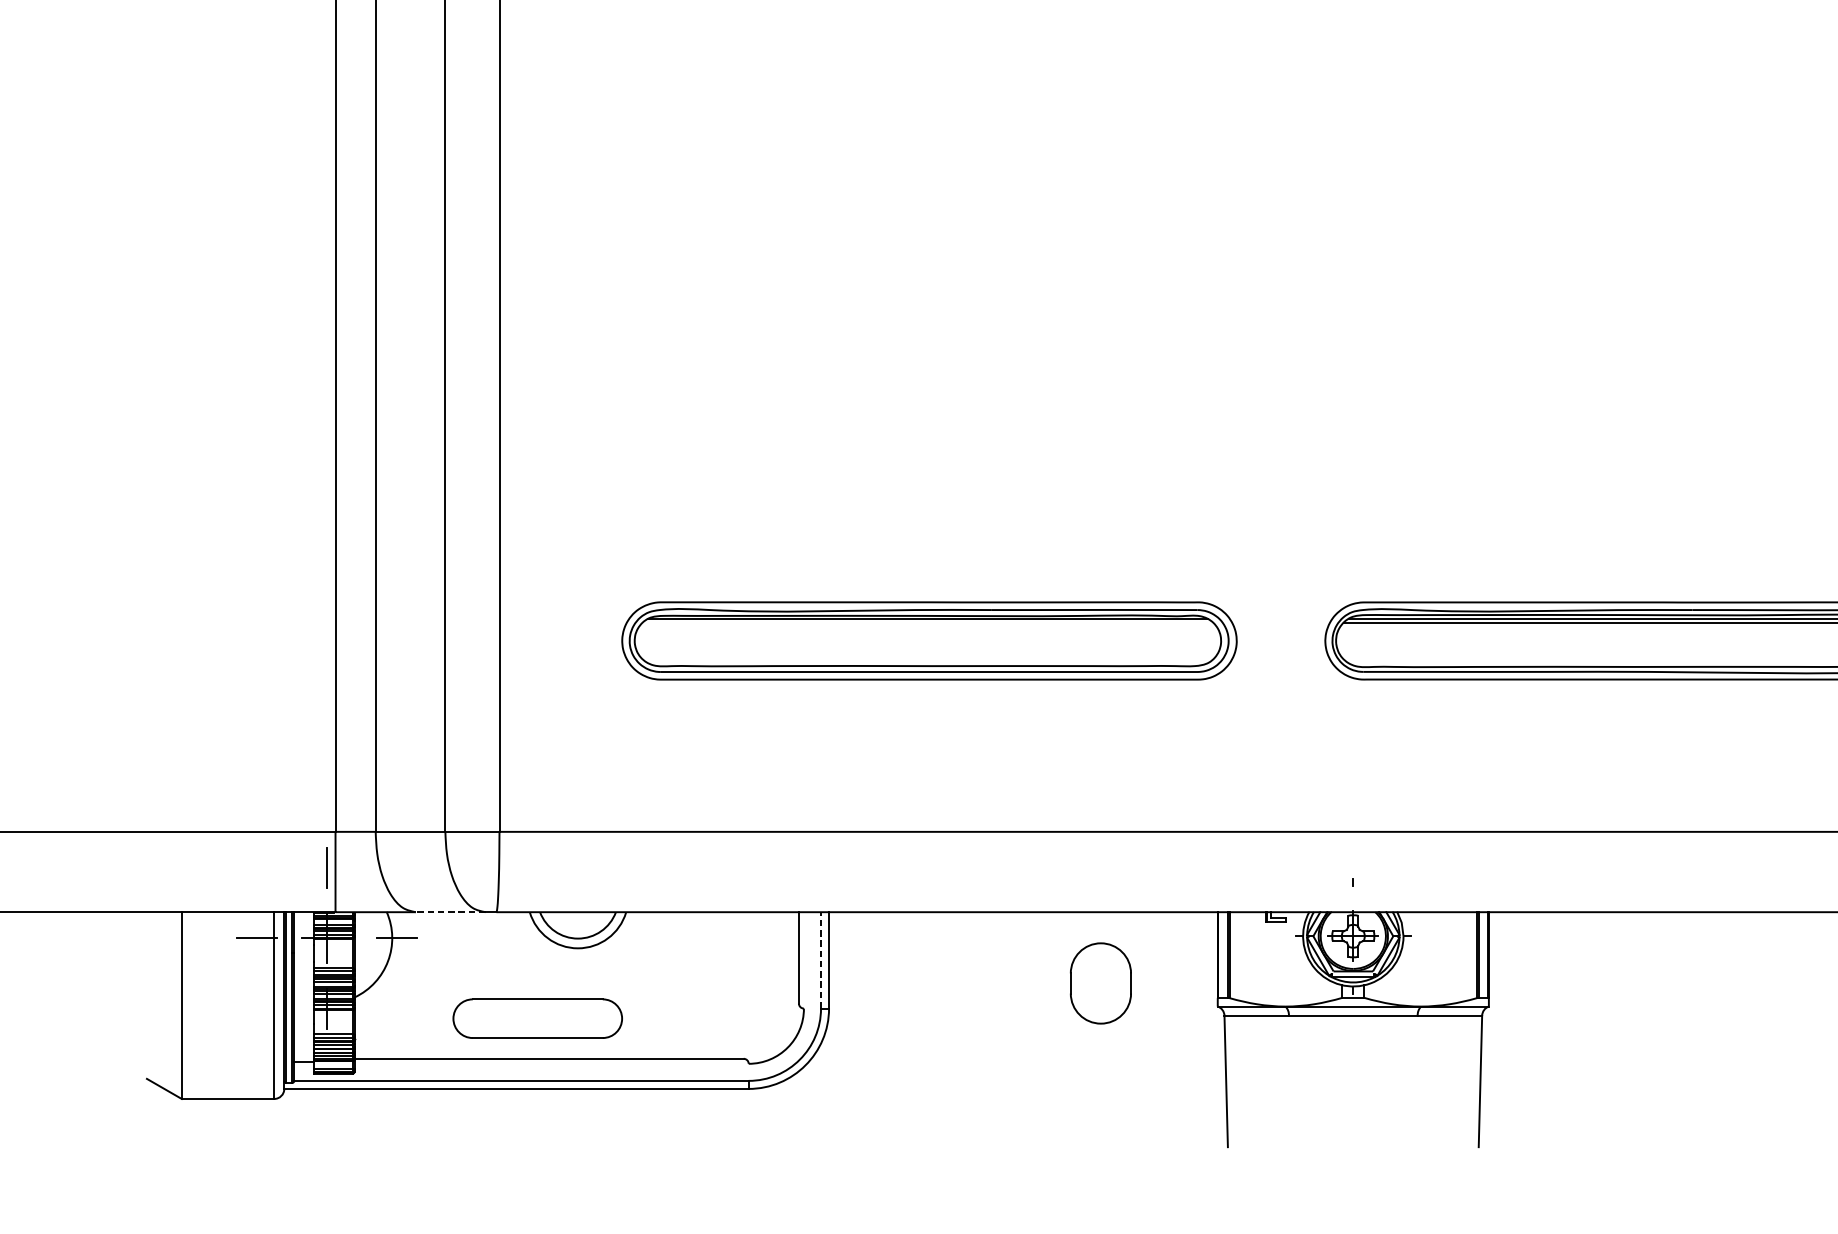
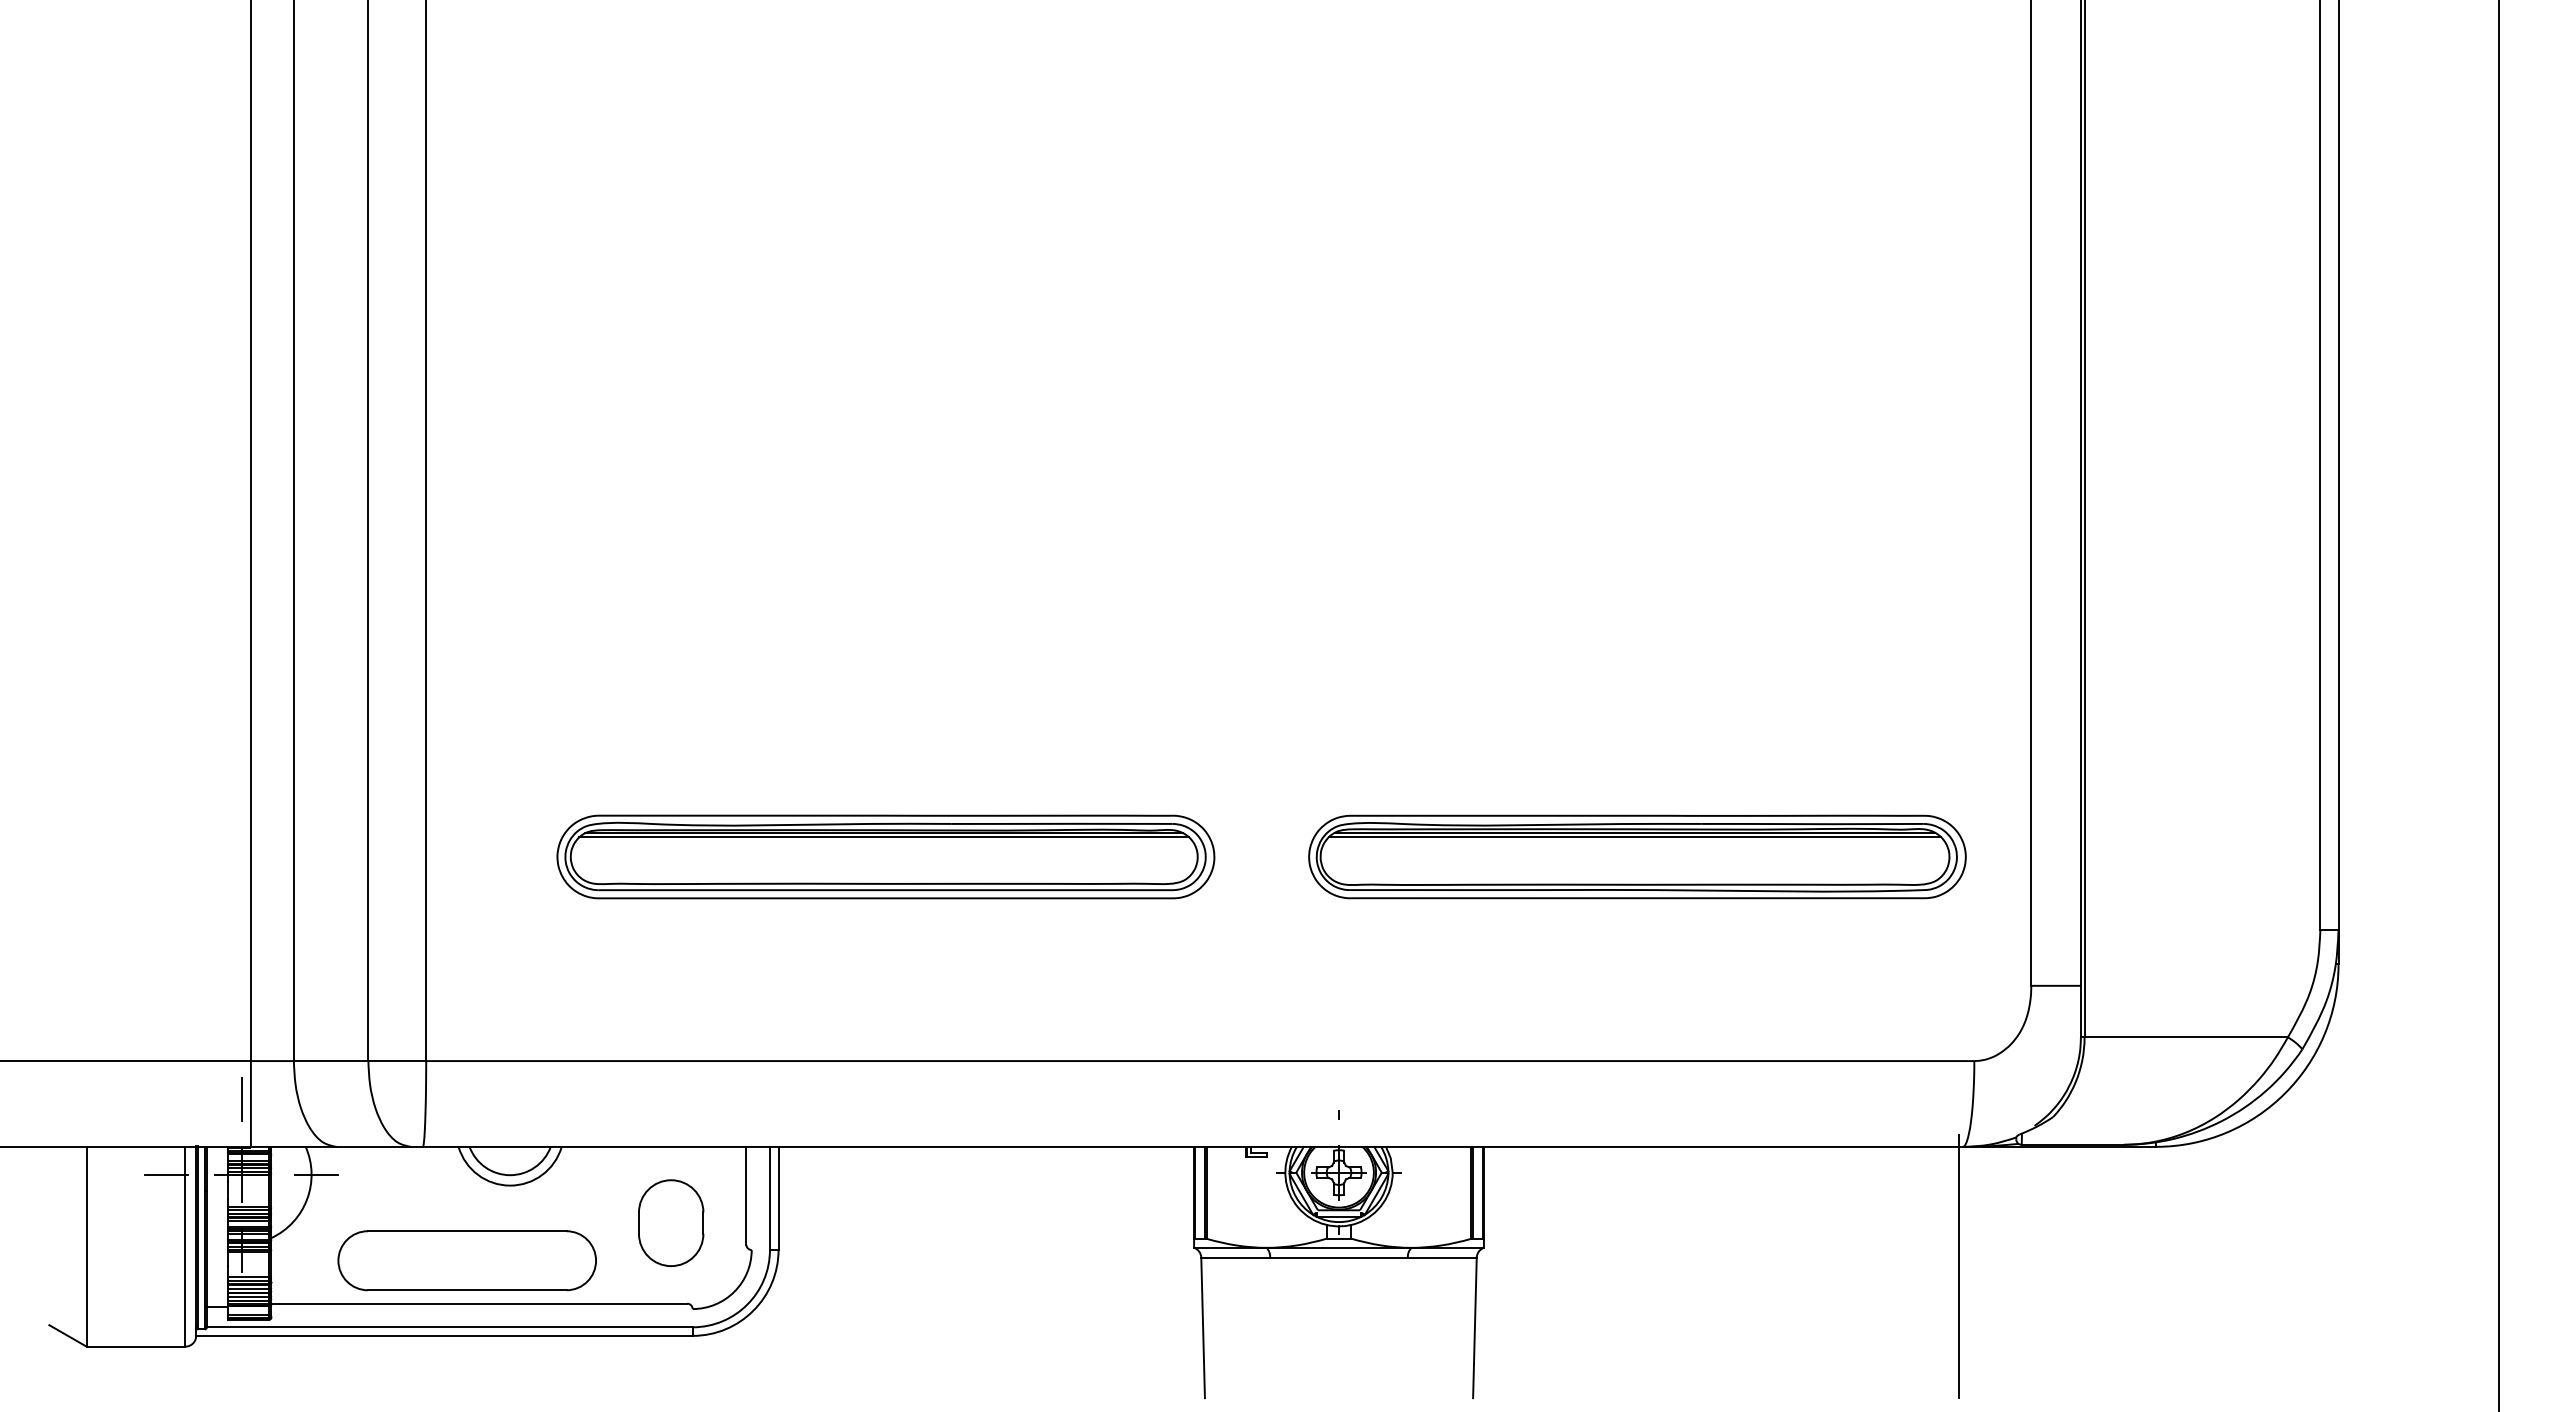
line: (928, 622) -> (884, 837), added
line: (450, 911) -> (373, 1146), dashed -> solid
line: (820, 960) -> (769, 1198), dashed -> solid
part: (1101, 982) -> (671, 1222), moved
part: (537, 1018) -> (466, 1260), size x1.43

